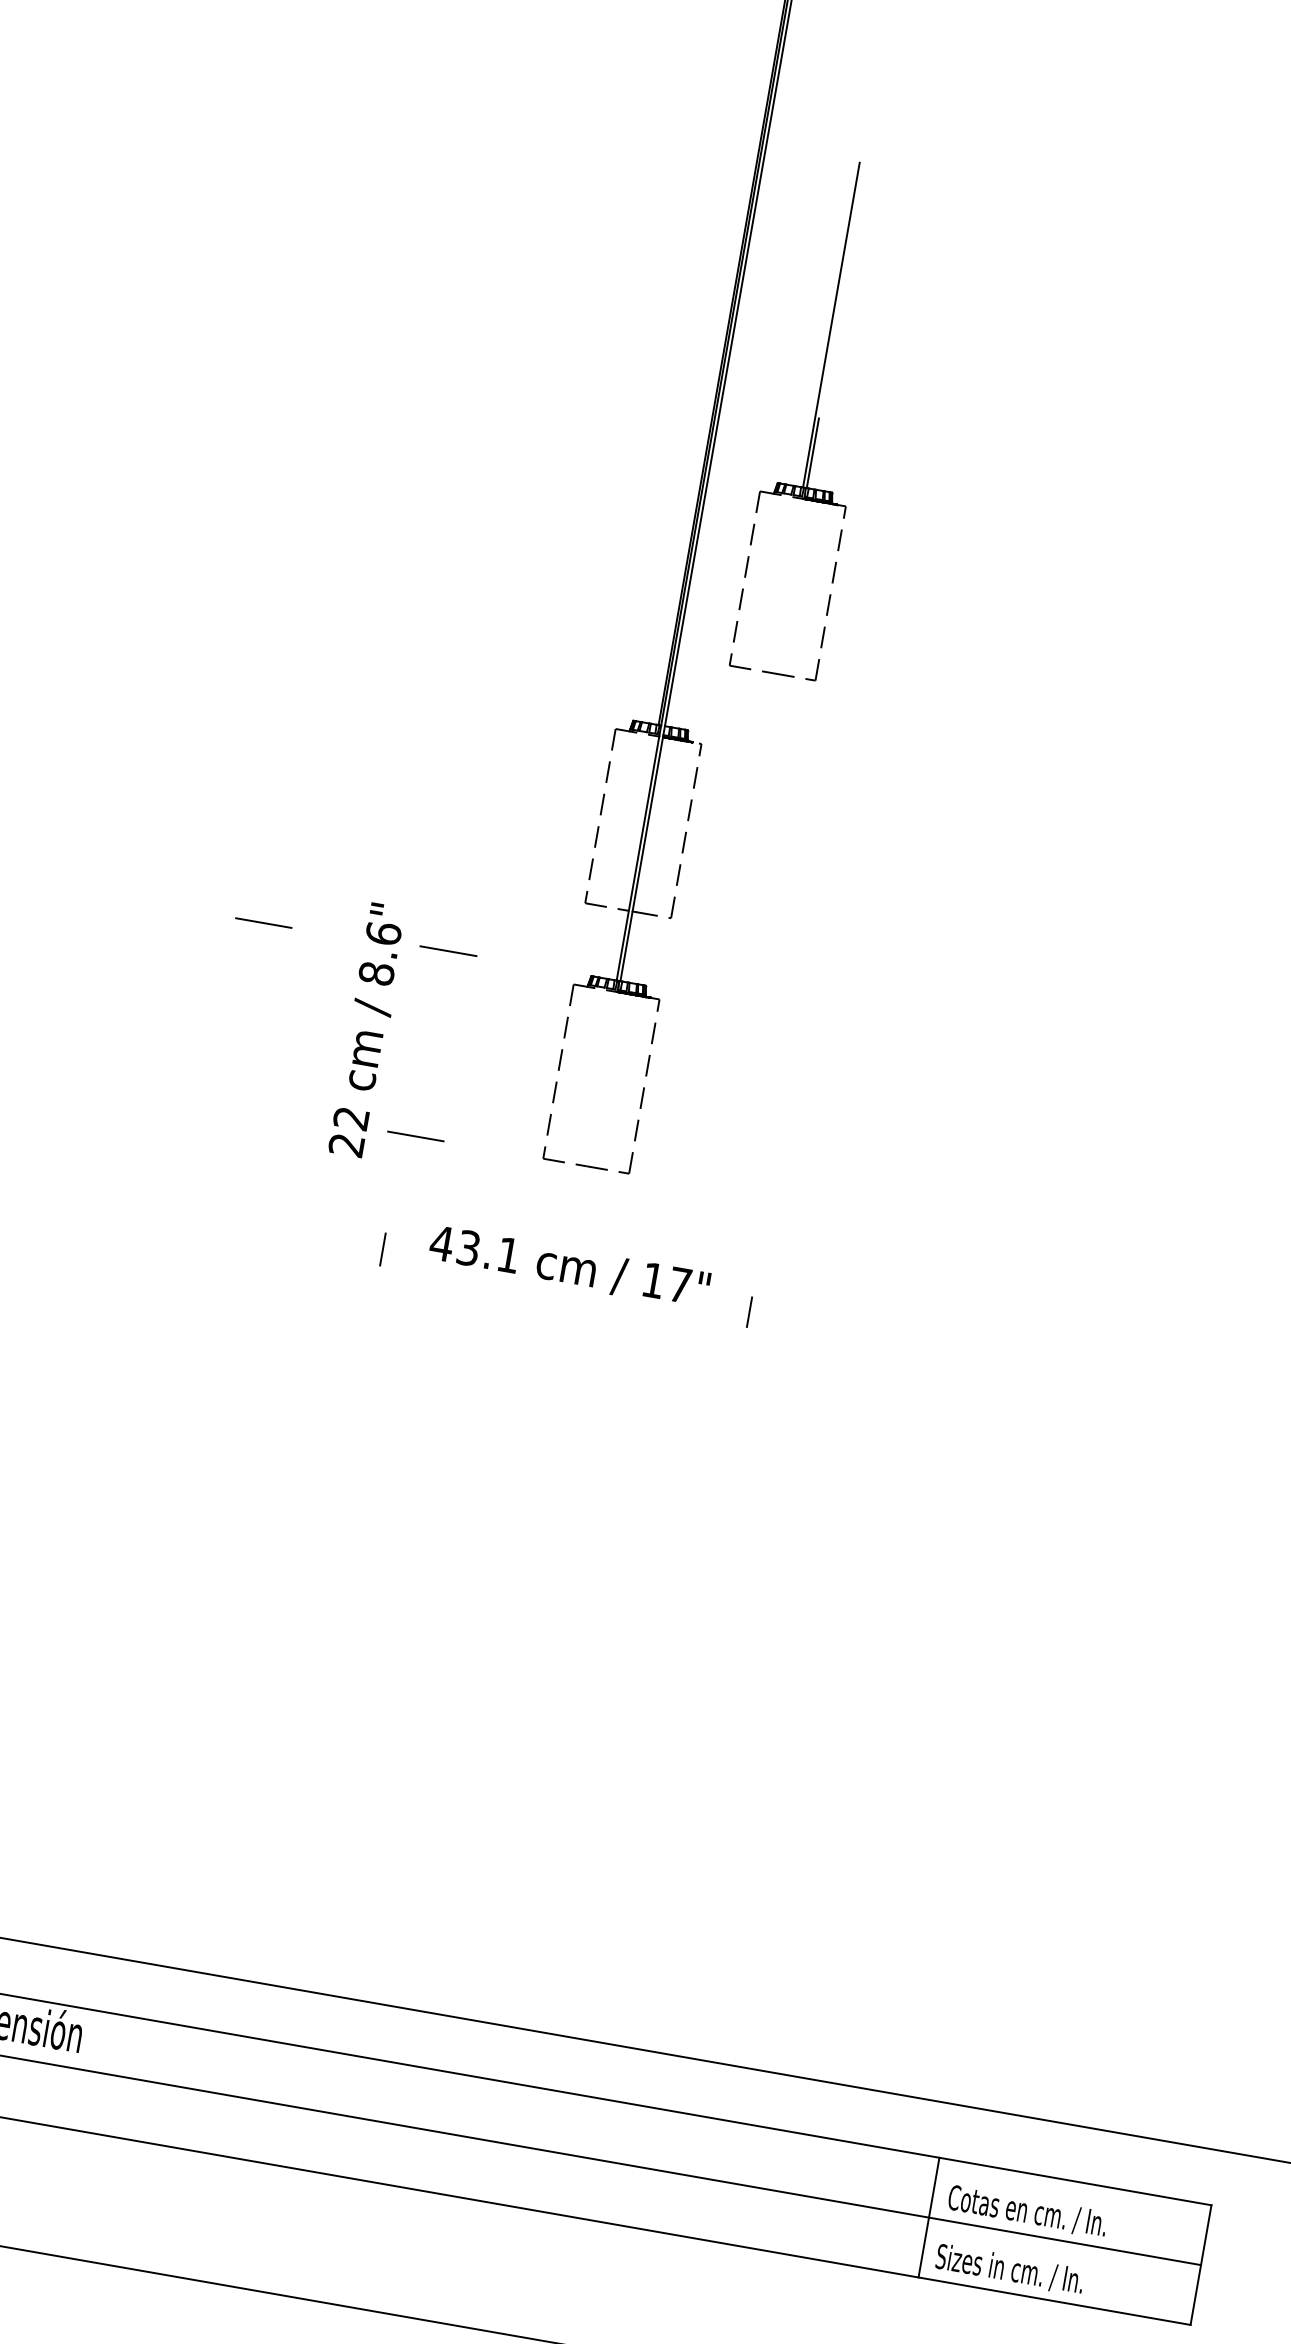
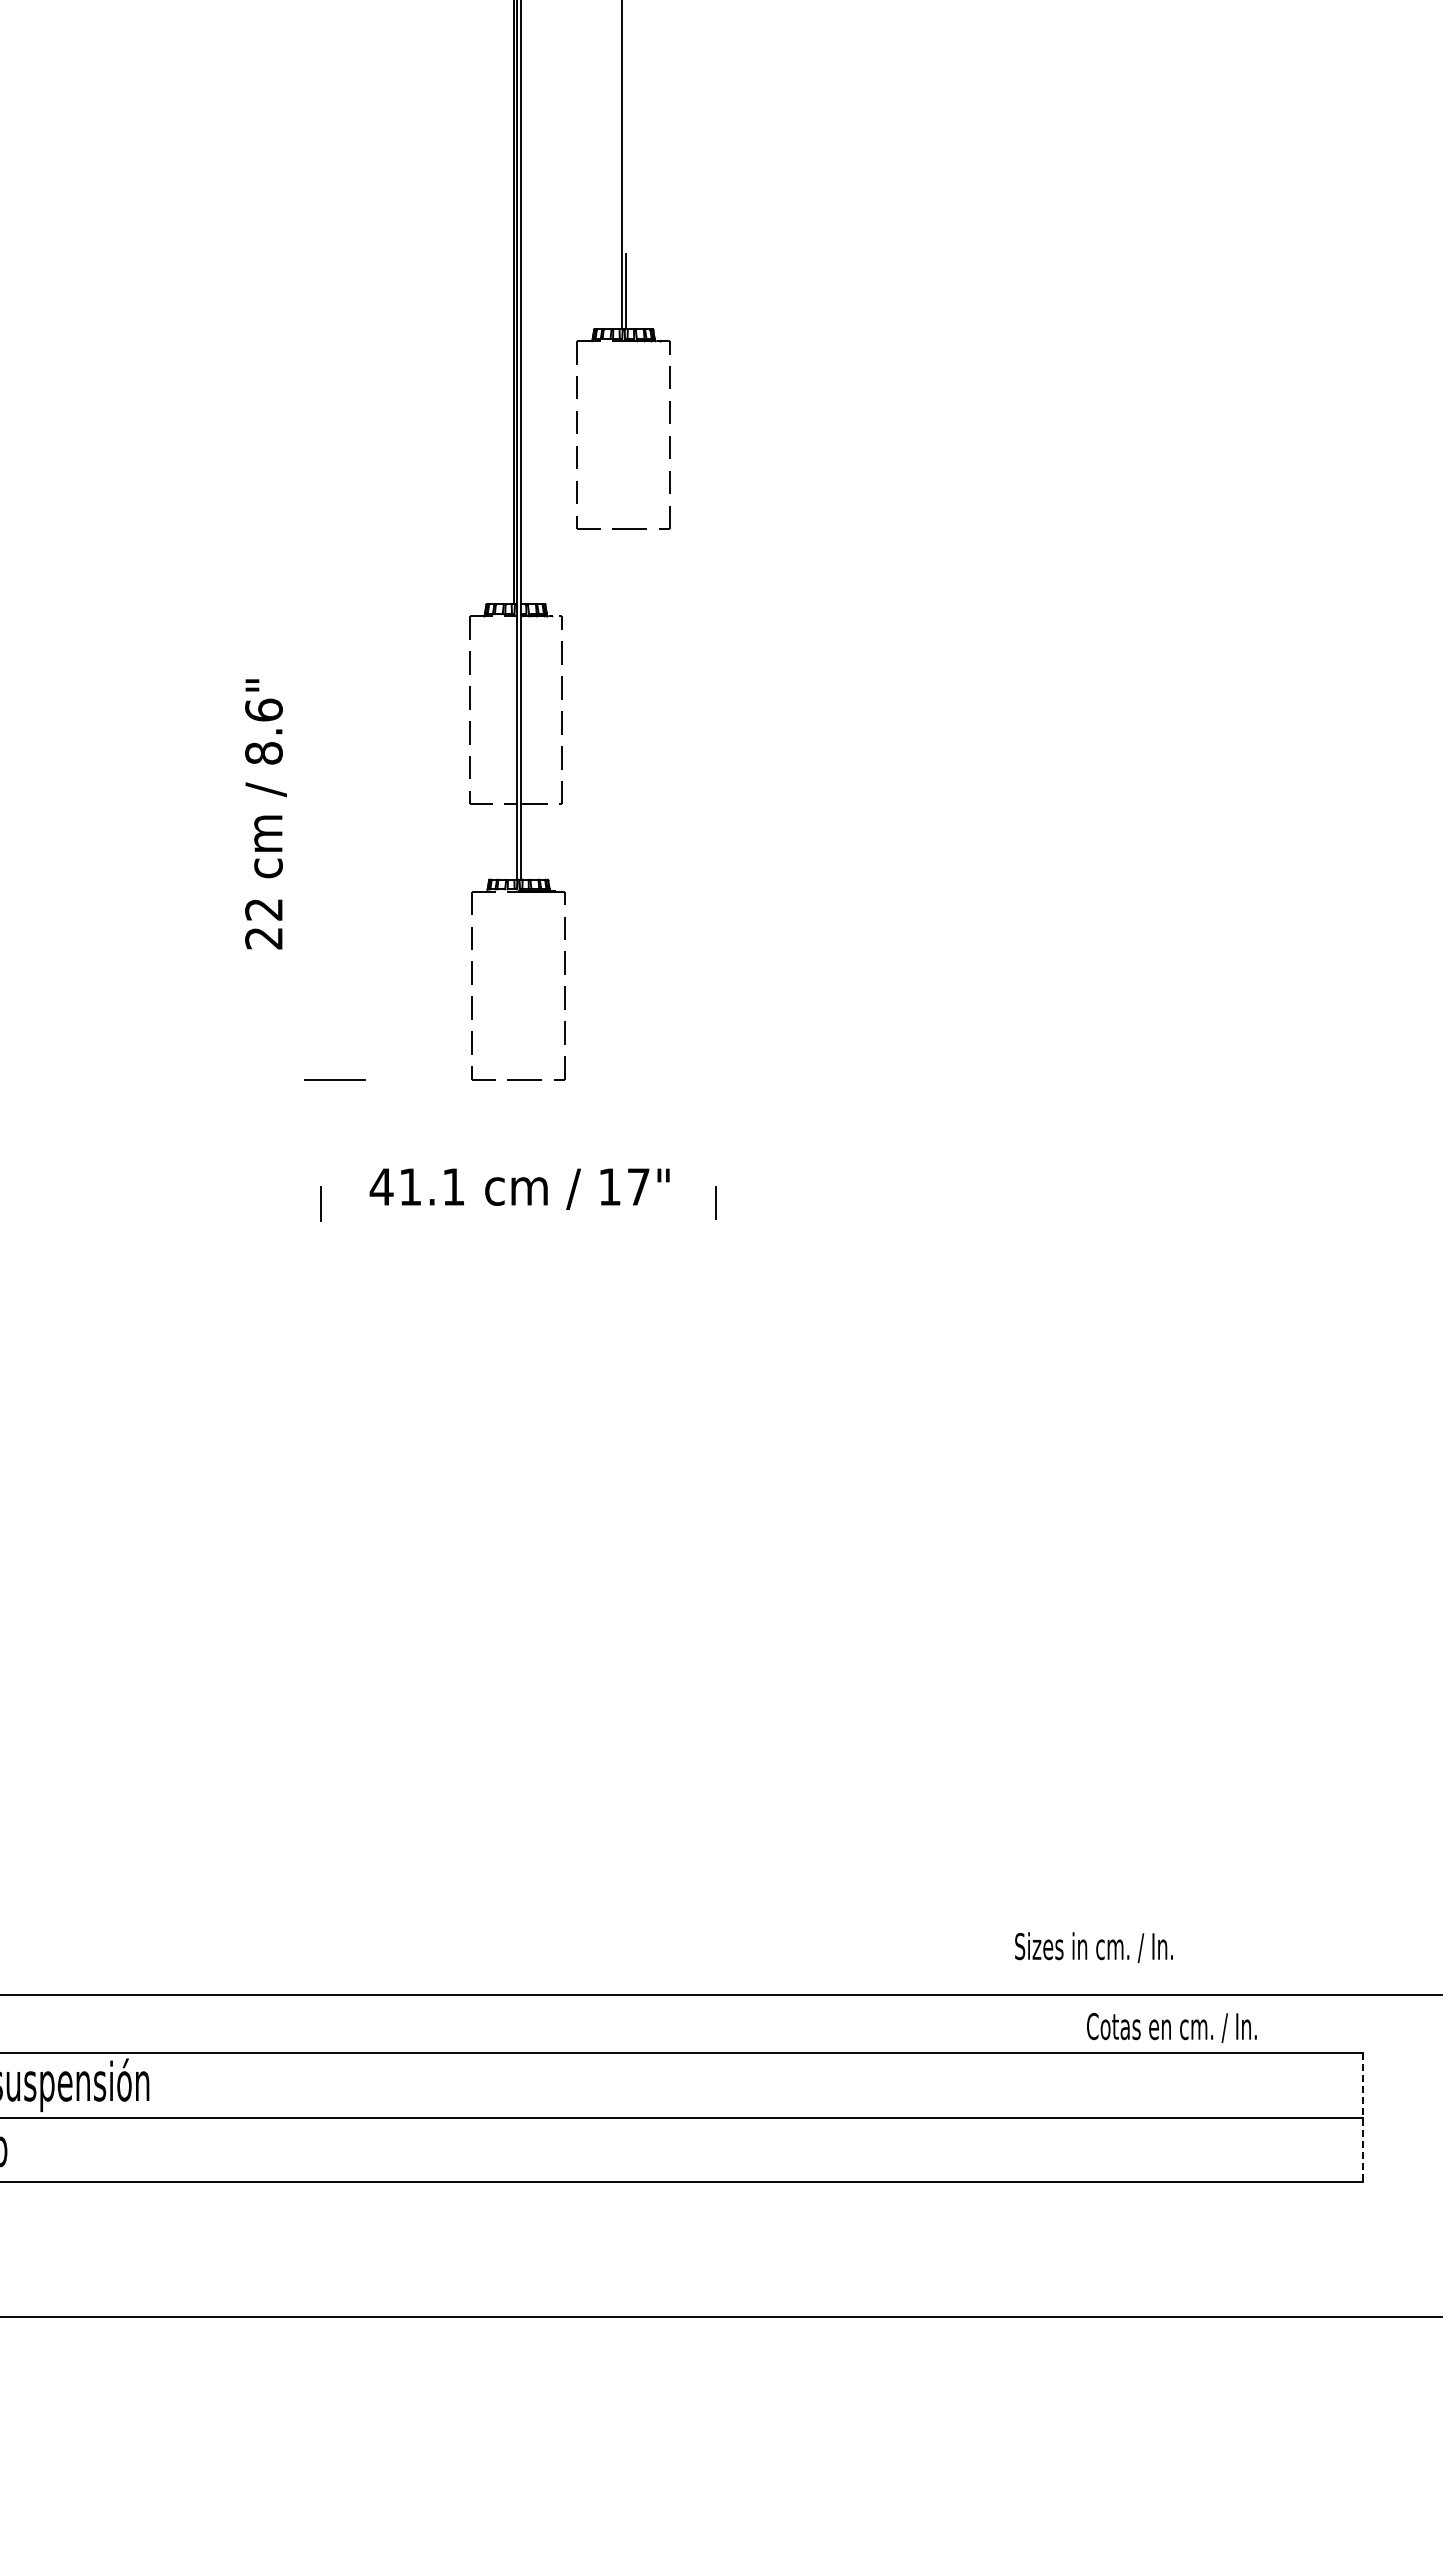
line: (263, 922) -> (136, 883), removed
line: (447, 950) -> (334, 879), removed
text: (368, 1030) -> (265, 814), moved
text: (468, 1247) -> (410, 1186), 43.1 -> 41.1
text: (1027, 2211) -> (1171, 2027), moved
line: (928, 2217) -> (1069, 2117), removed
line: (1201, 2264) -> (1363, 2117), solid -> dashed
text: (1009, 2269) -> (1093, 1947), moved

